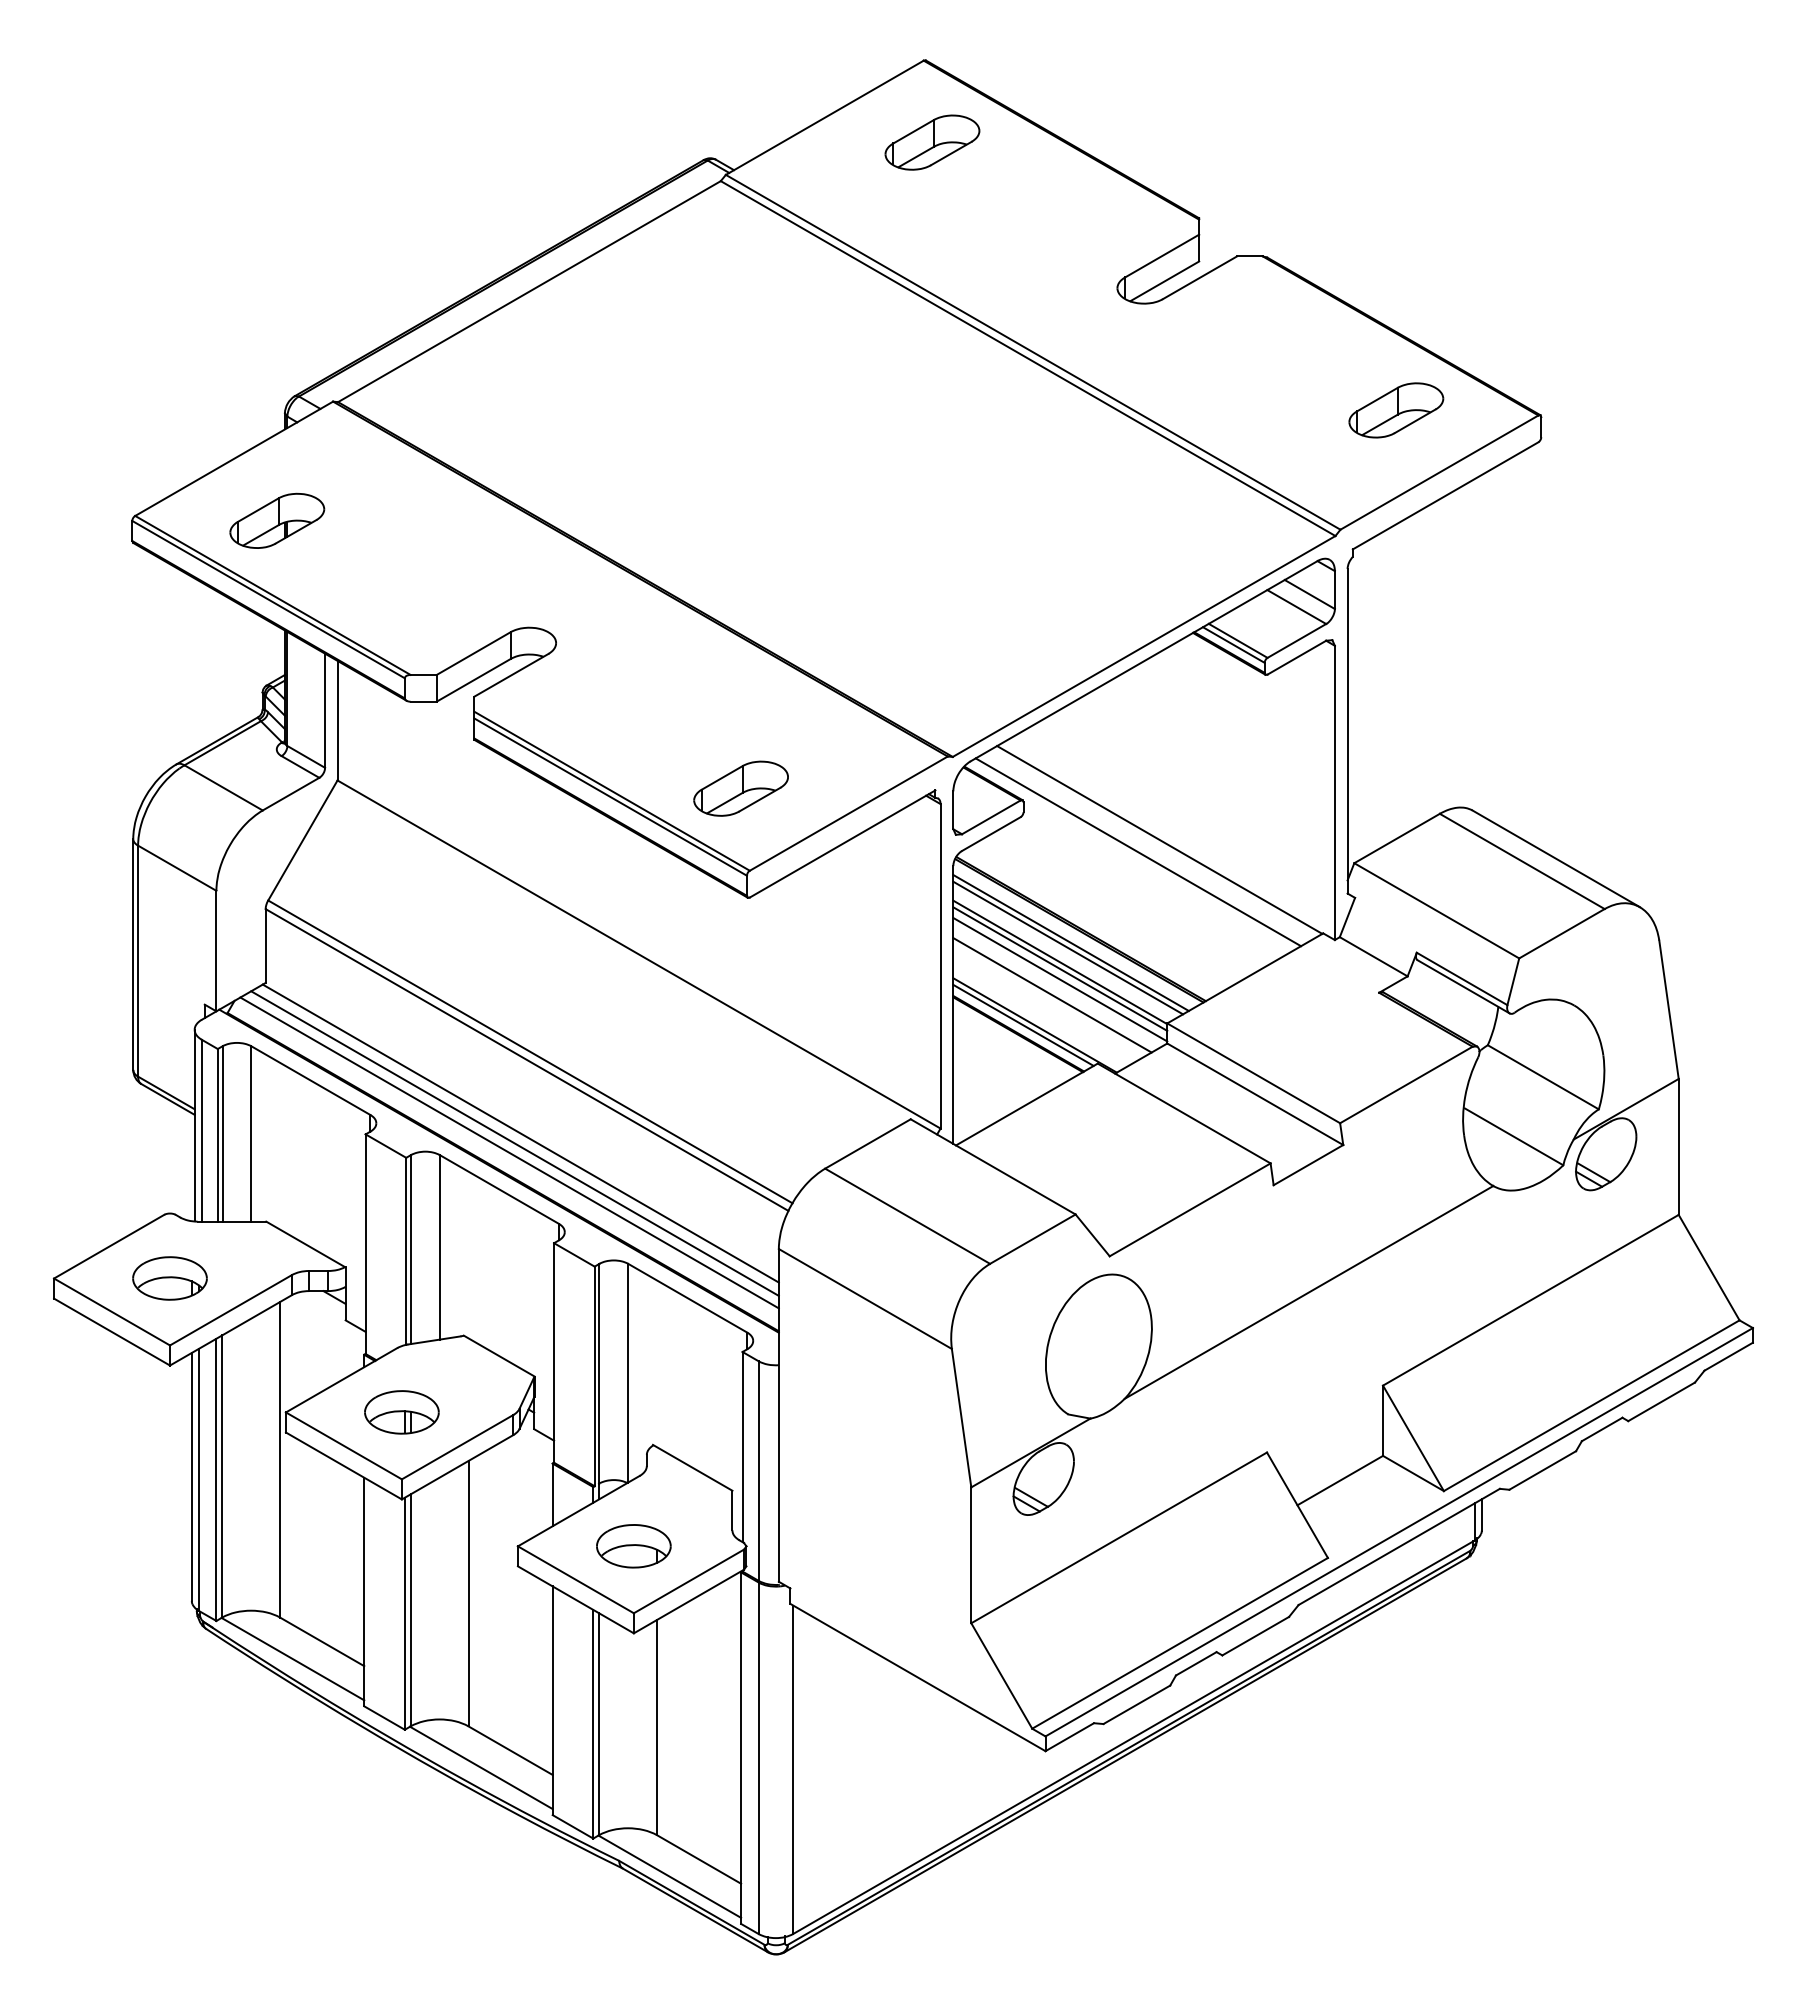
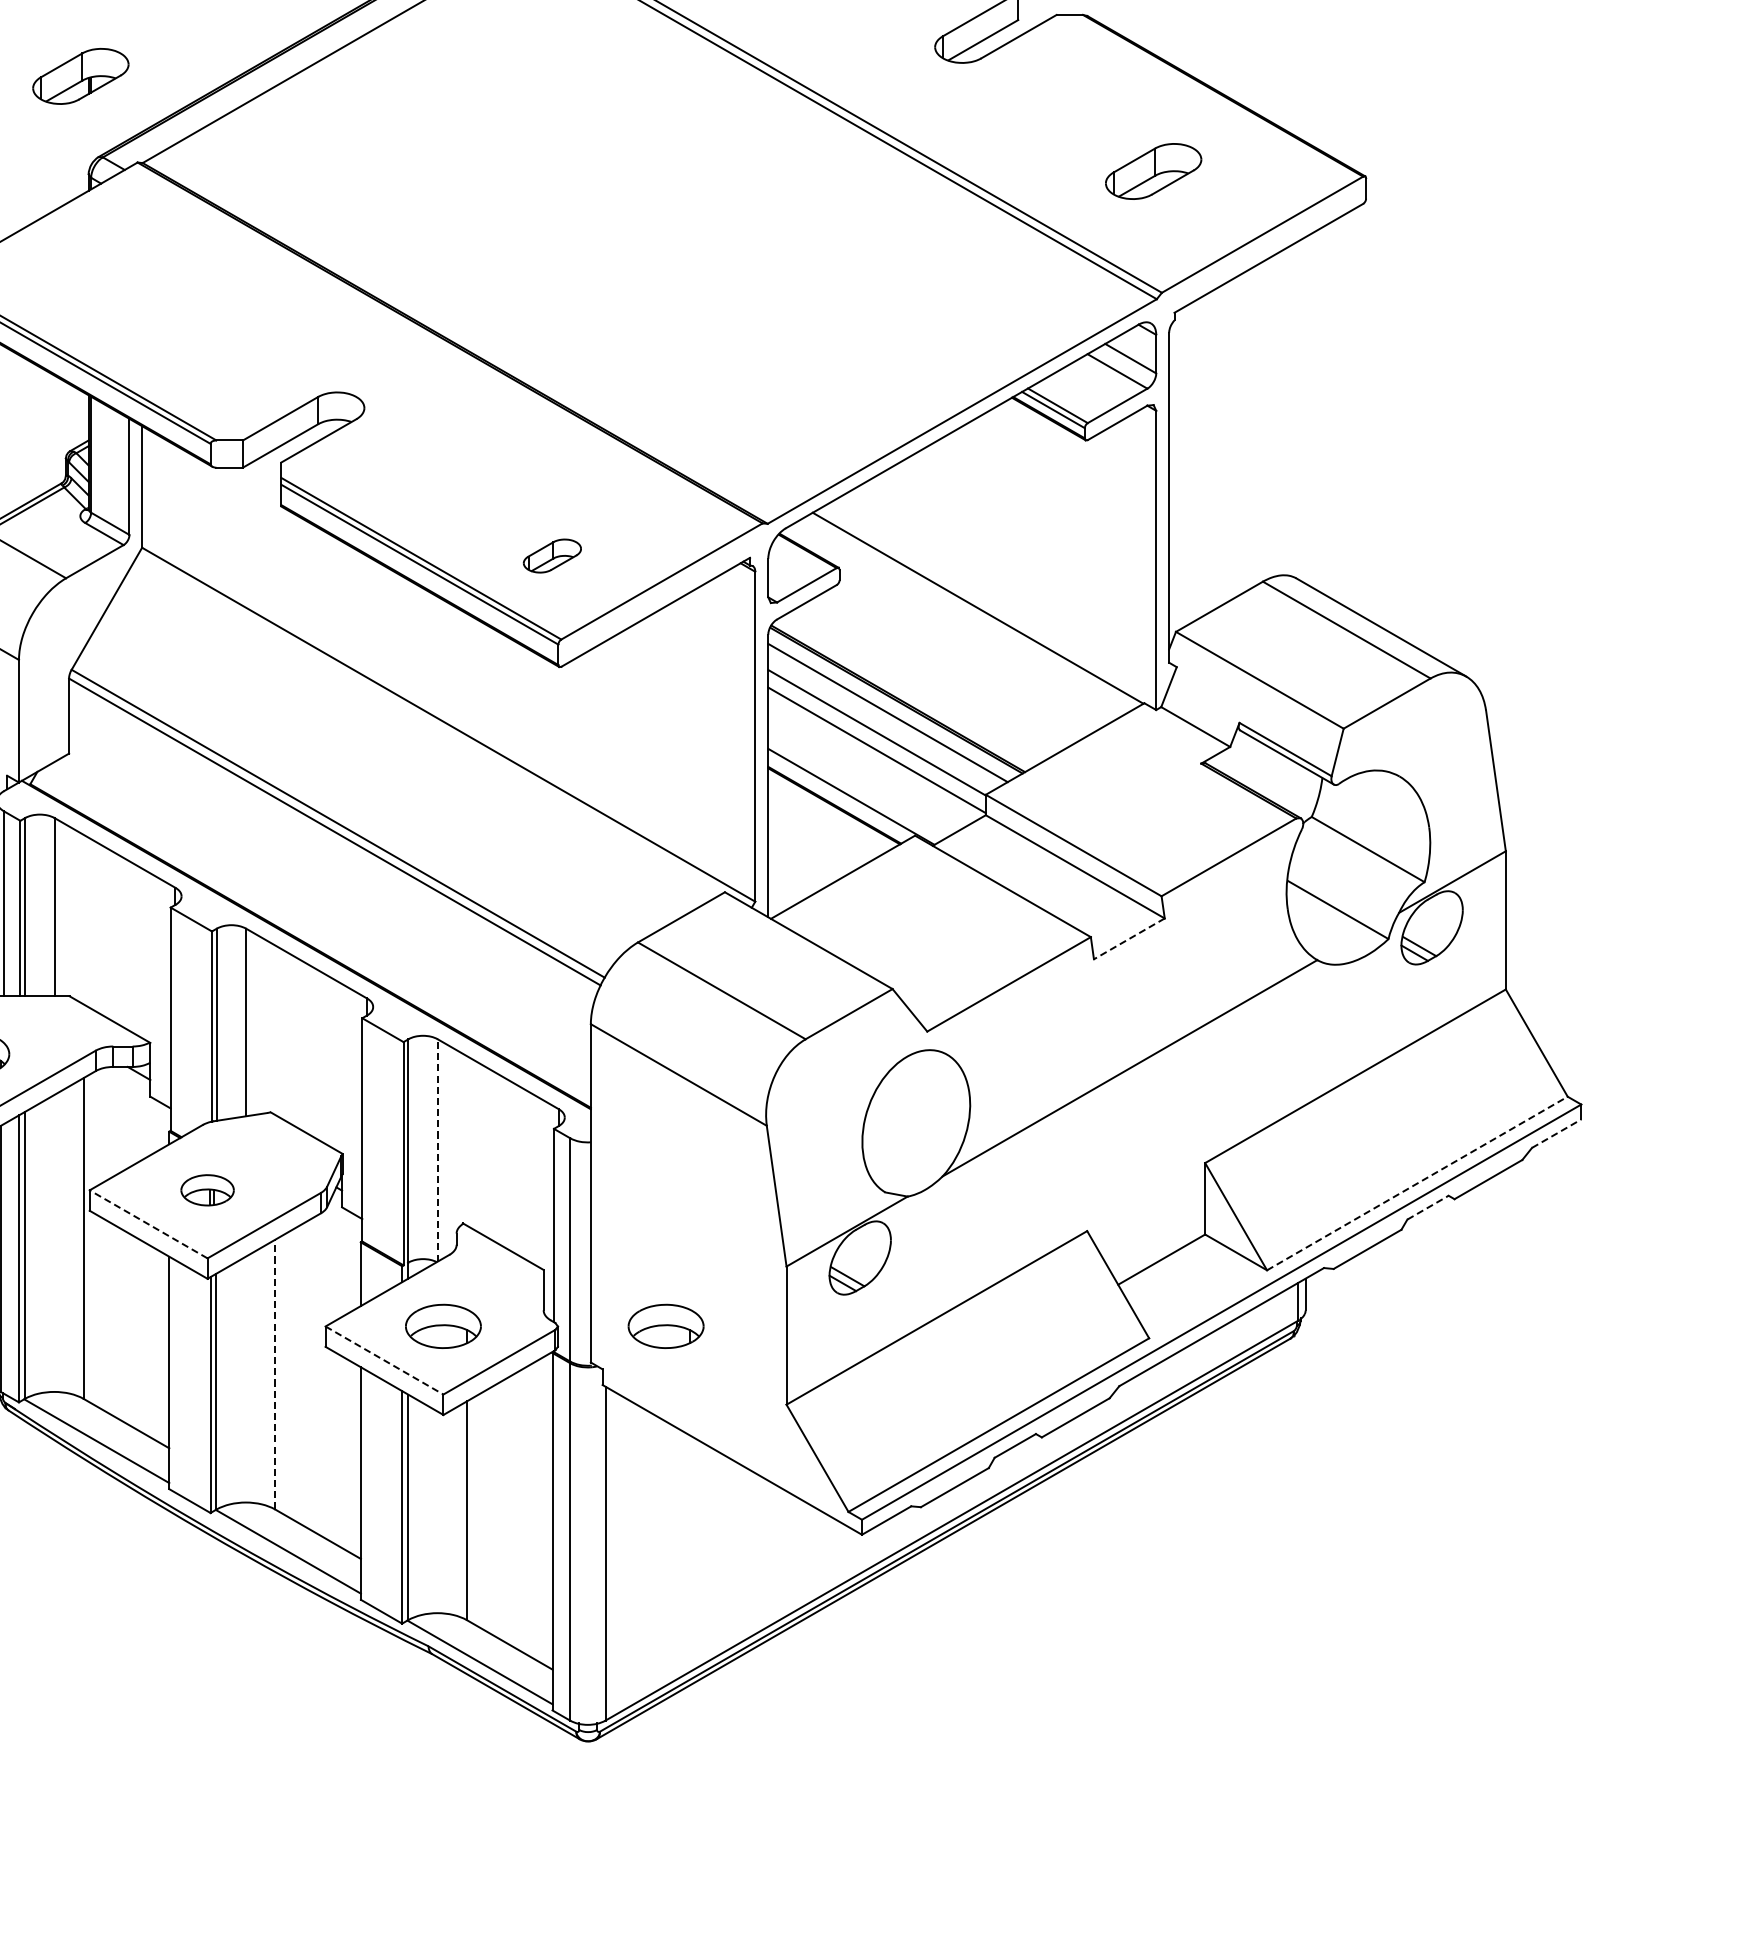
part: (1396, 410) -> (1153, 171), moved
part: (277, 520) -> (81, 75), moved
part: (740, 788) -> (551, 555), size x0.6
line: (1138, 852) -> (956, 621), removed
line: (1068, 947) -> (885, 717), removed
line: (1060, 968) -> (877, 738), removed
line: (1052, 995) -> (869, 766), removed
line: (1023, 1024) -> (839, 795), removed
line: (520, 1133) -> (328, 906), removed
line: (514, 1143) -> (322, 916), removed
line: (509, 1152) -> (316, 926), removed
line: (1308, 1165) -> (1129, 939), solid -> dashed
line: (1728, 1356) -> (1556, 1133), solid -> dashed
line: (628, 1372) -> (437, 1149), solid -> dashed
line: (1591, 1405) -> (1417, 1183), solid -> dashed
part: (401, 1412) -> (207, 1190), size x0.7
line: (1602, 1429) -> (1428, 1207), solid -> dashed
line: (343, 1445) -> (148, 1223), solid -> dashed
part: (852, 1546) -> (665, 1326), added
line: (575, 1579) -> (384, 1360), solid -> dashed
line: (468, 1593) -> (275, 1374), solid -> dashed

